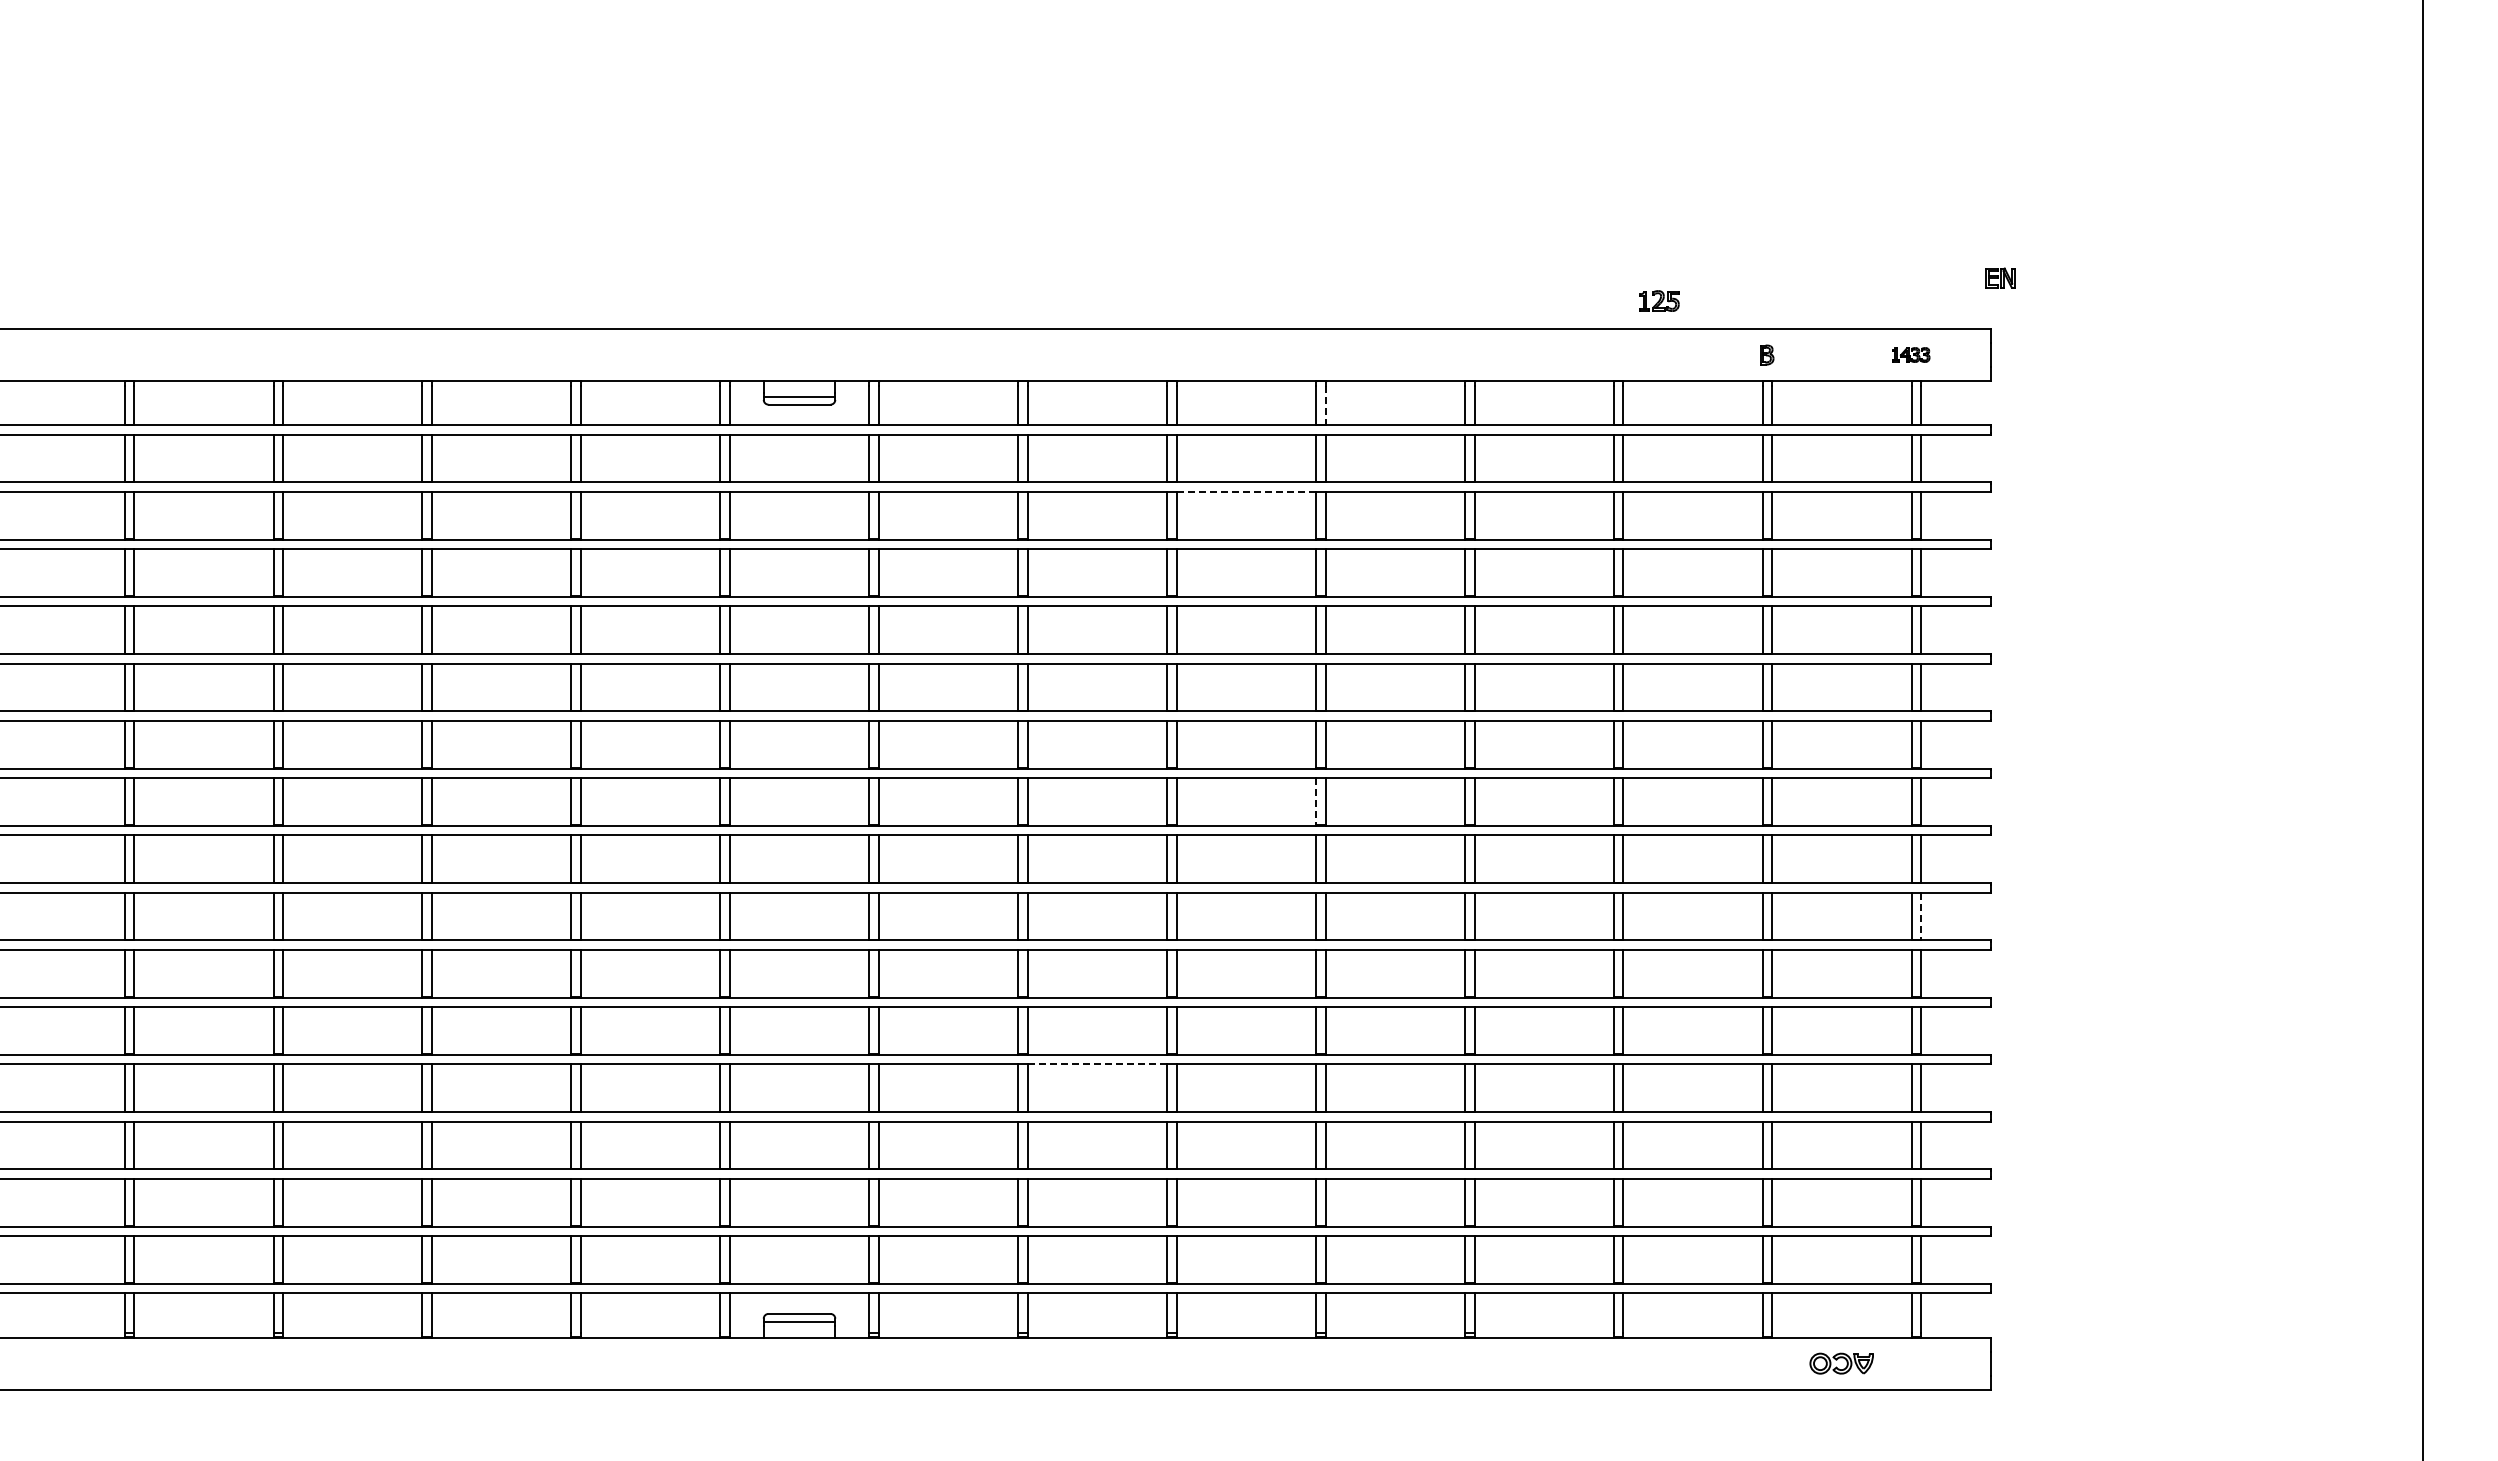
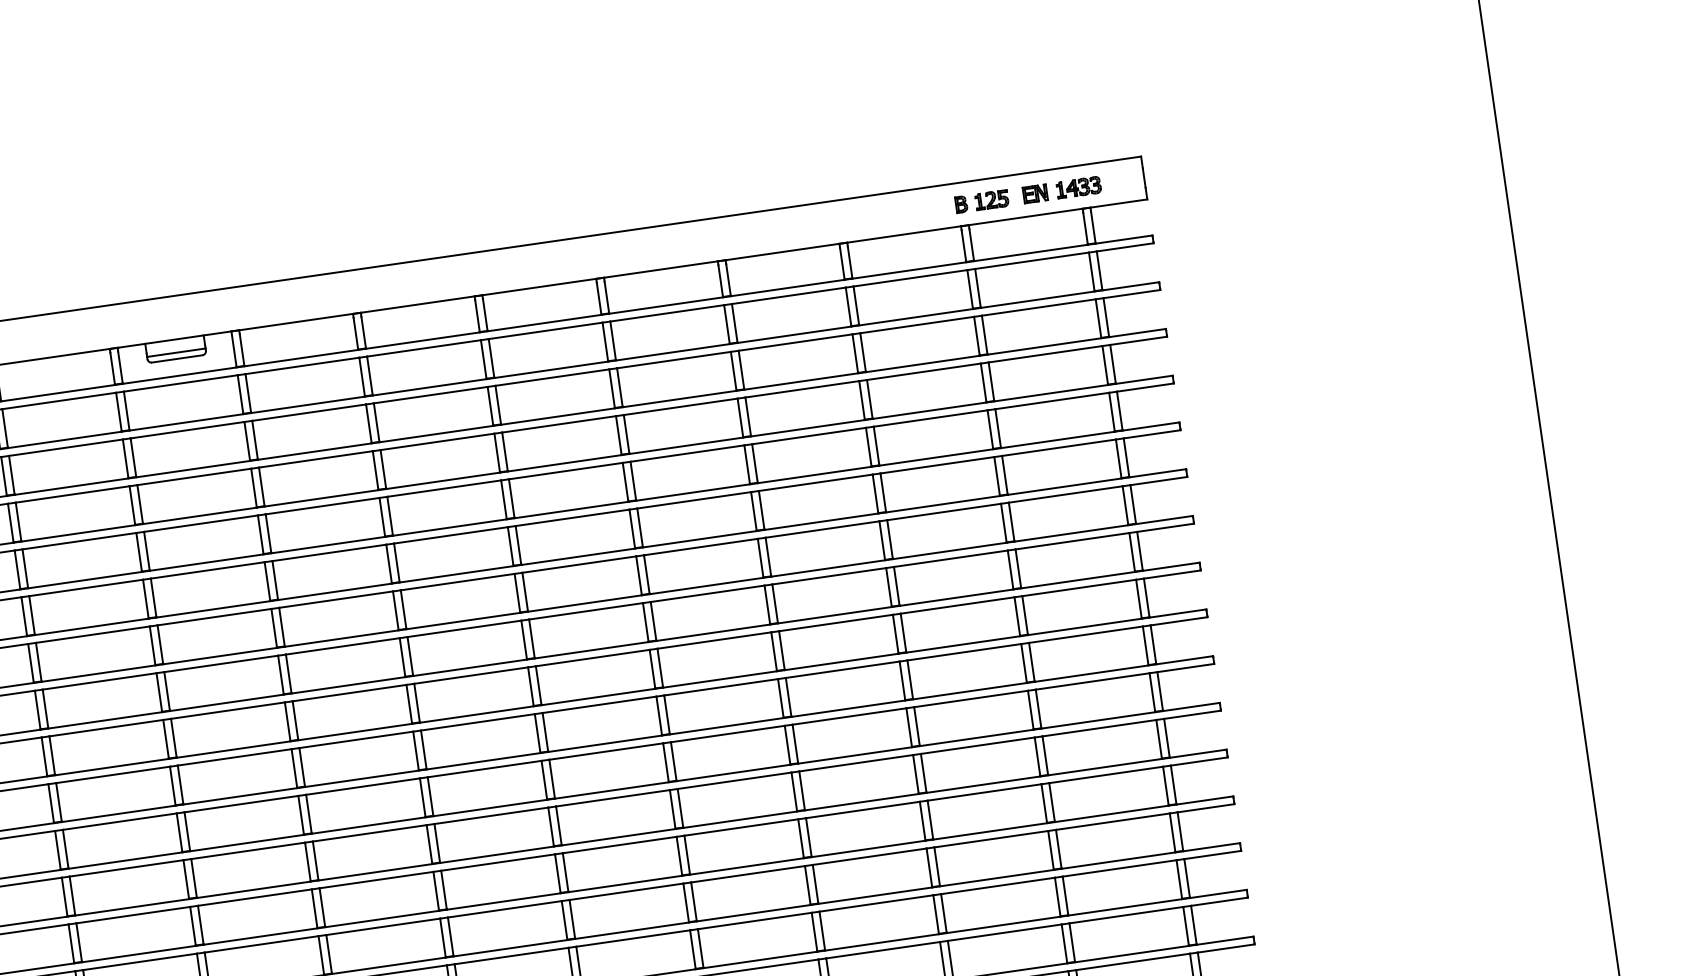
part: (2000, 277) -> (1035, 193), moved
part: (1659, 300) -> (991, 199), moved
part: (1911, 354) -> (1079, 187), size x1.43
line: (1325, 405) -> (606, 297), dashed -> solid
line: (1246, 491) -> (552, 377), dashed -> solid
line: (1316, 801) -> (646, 622), dashed -> solid
line: (1921, 916) -> (1153, 644), dashed -> solid
line: (1097, 1064) -> (498, 862), dashed -> solid

